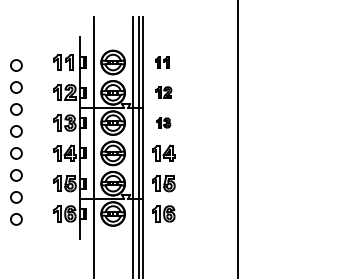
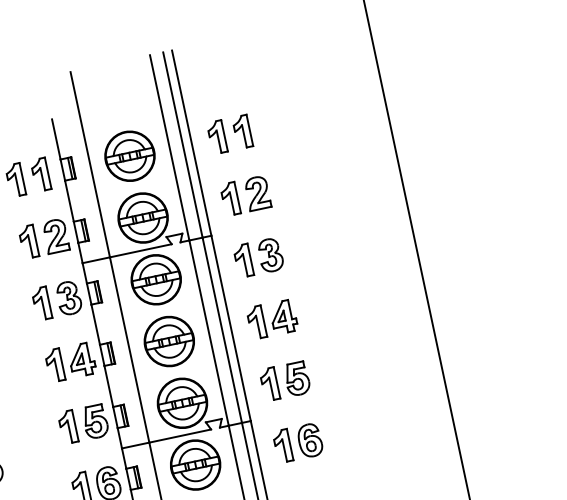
part: (162, 62) -> (230, 134), size x1.43
part: (163, 92) -> (245, 195), size x1.43
part: (163, 122) -> (258, 256), size x1.67

